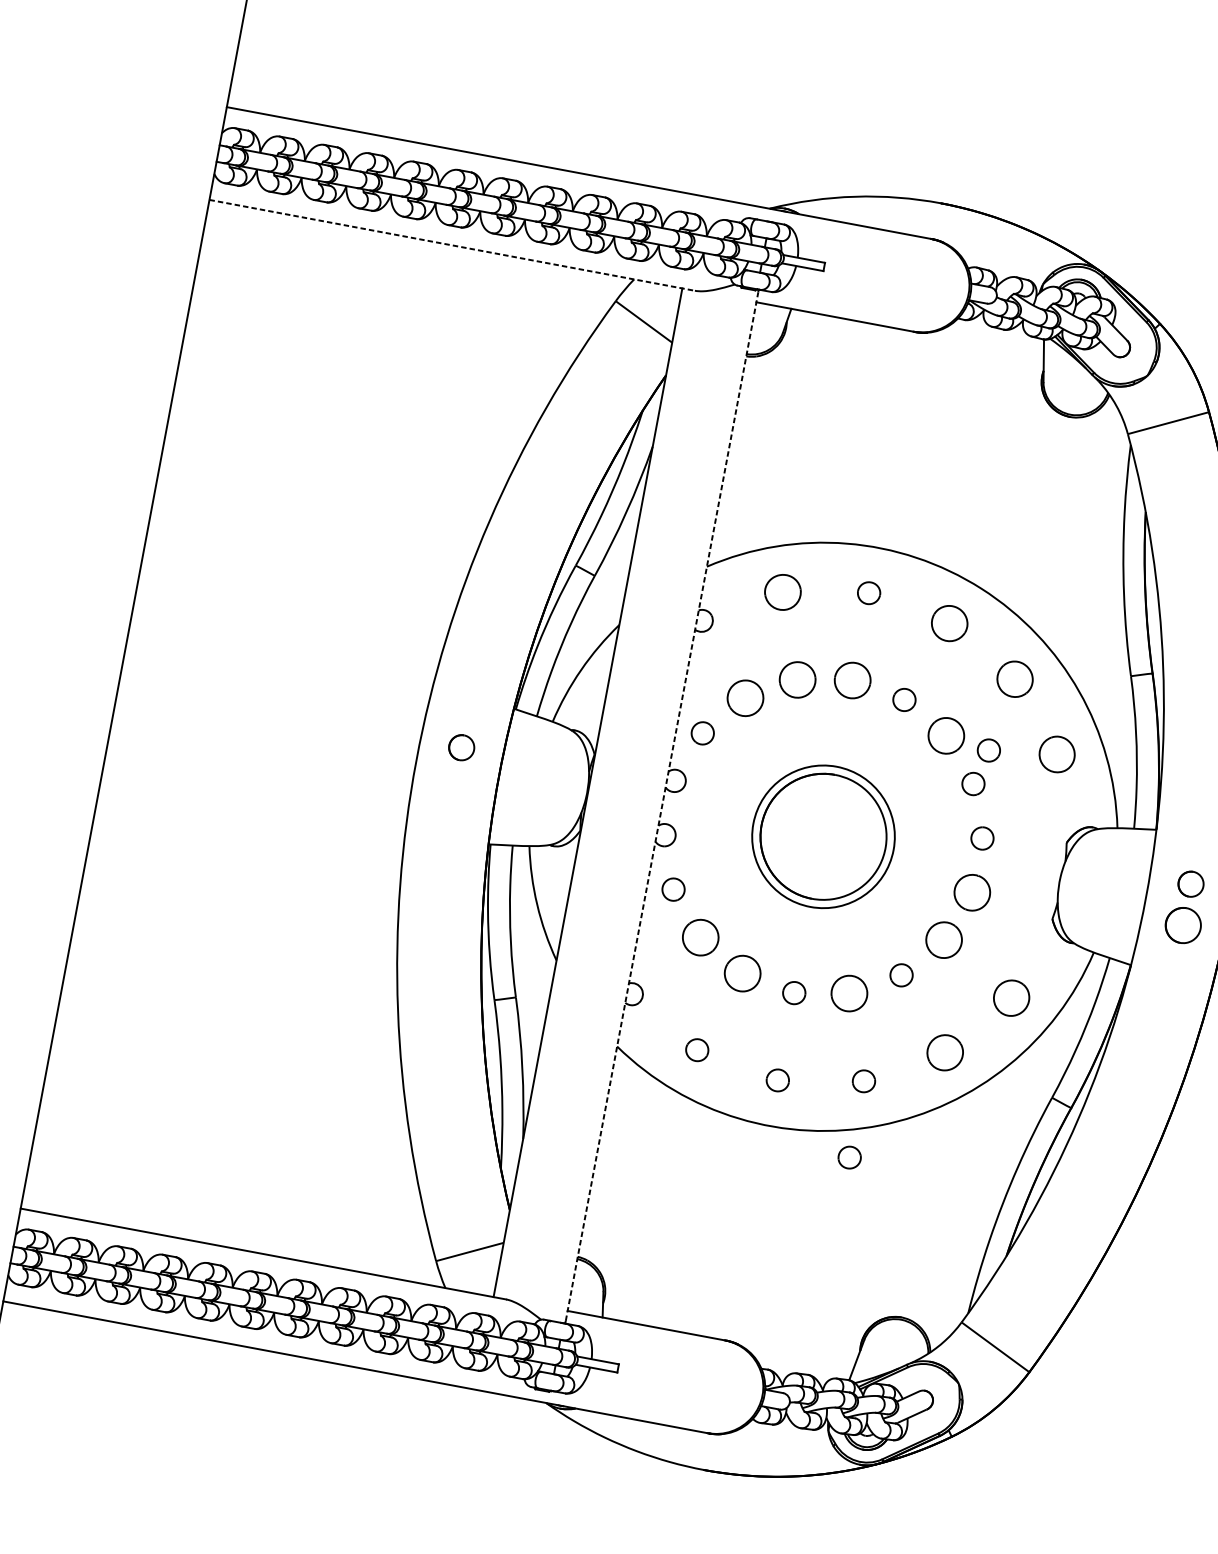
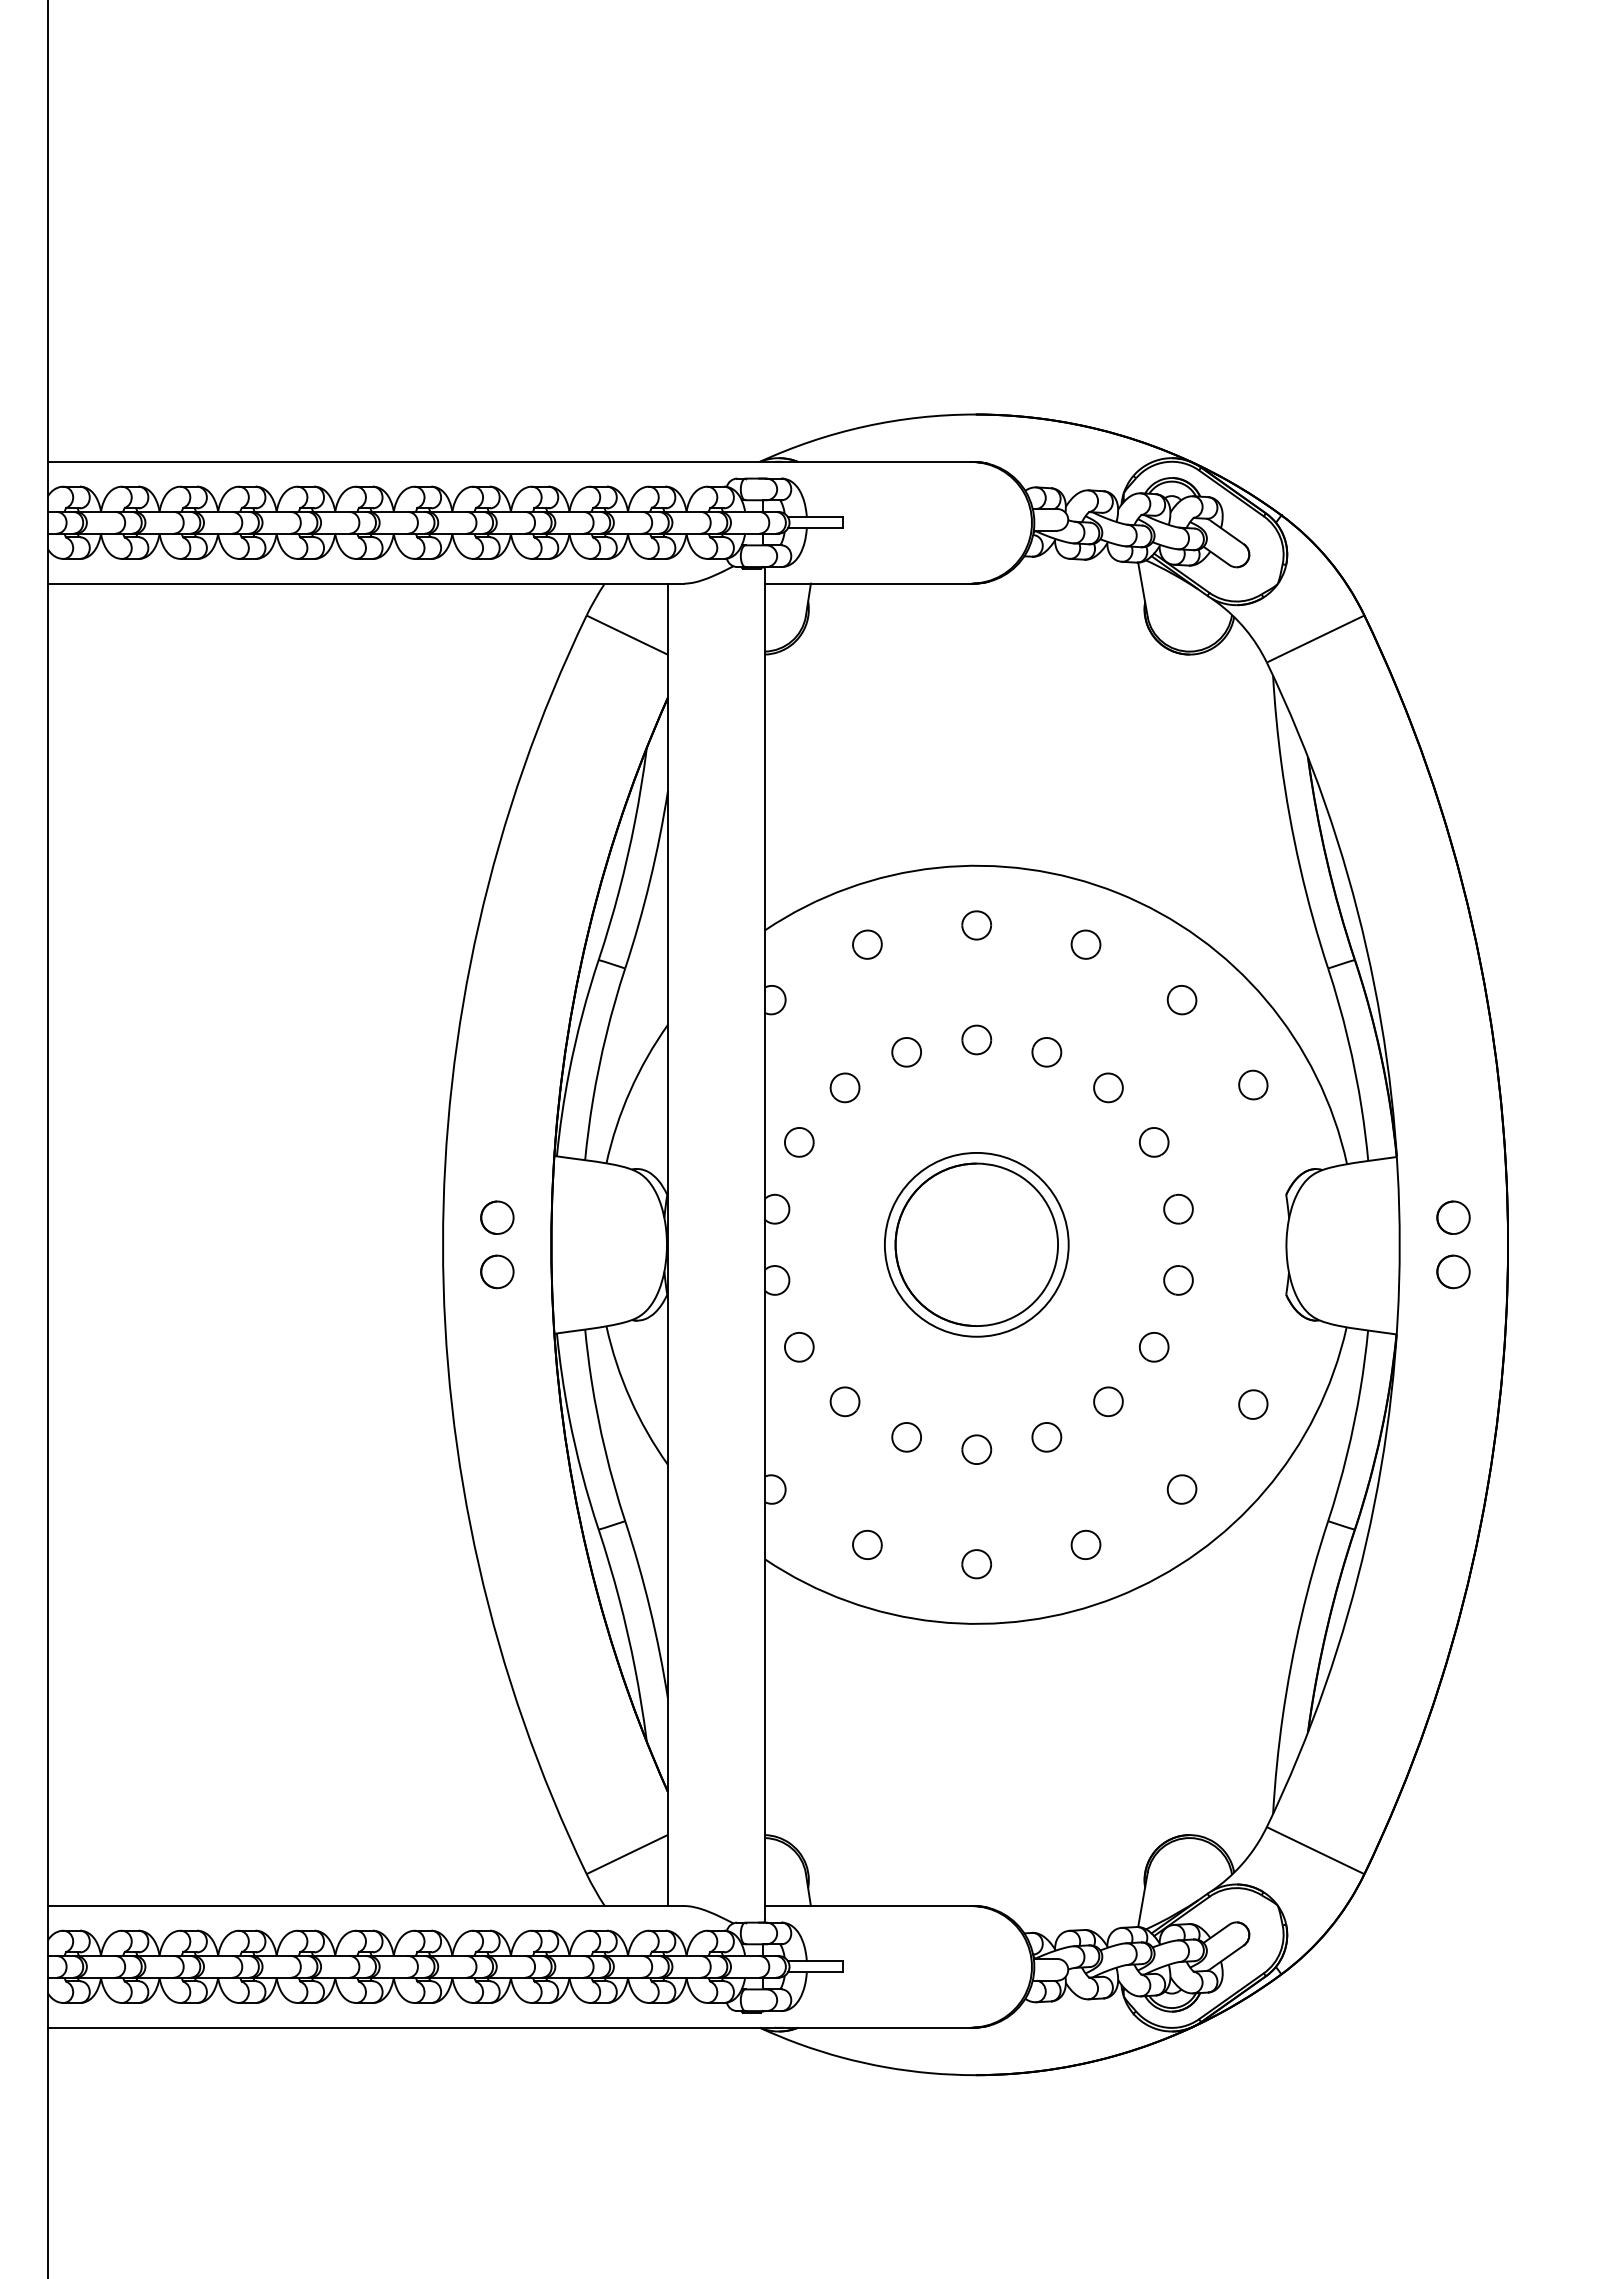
line: (452, 245) -> (366, 583), dashed -> solid
part: (783, 592) -> (867, 944), size x0.62
part: (949, 623) -> (1085, 944), size x0.62
part: (1014, 679) -> (1181, 1000), size x0.62
part: (797, 680) -> (906, 1052), size x0.62
part: (852, 680) -> (976, 1039), size x0.62
part: (745, 697) -> (844, 1087), size x0.62
part: (946, 735) -> (1108, 1087), size x0.62
part: (988, 750) -> (1165, 1096), removed
part: (1057, 754) -> (1253, 1084), size x0.62
part: (454, 788) -> (497, 1271), added
line: (662, 806) -> (765, 1244), dashed -> solid
part: (972, 892) -> (1178, 1280), size x0.62
part: (1183, 925) -> (1453, 1271), size x0.71
part: (700, 937) -> (844, 1401), size x0.62
part: (944, 940) -> (1154, 1347), size x0.62
part: (742, 973) -> (906, 1437), size x0.62
part: (849, 993) -> (1046, 1437), size x0.62
part: (1011, 998) -> (1253, 1404), size x0.62
part: (944, 1052) -> (1181, 1489), size x0.62
part: (849, 1157) -> (1085, 1644), removed

